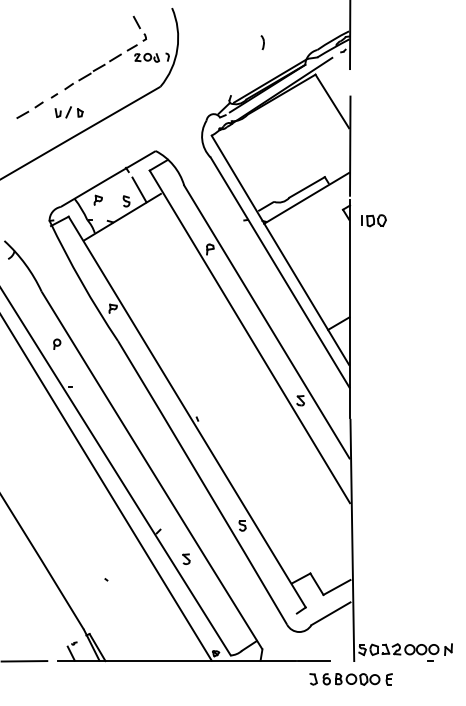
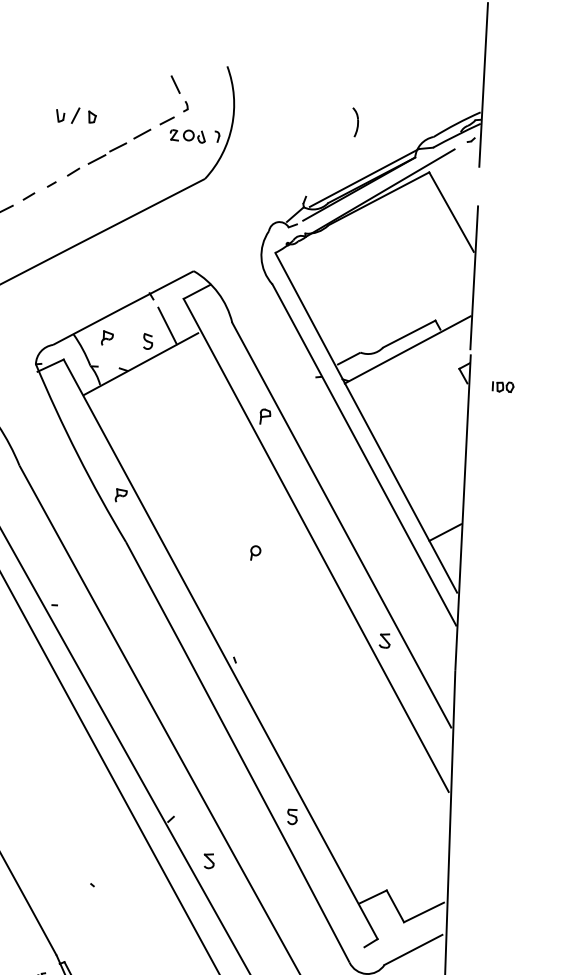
part: (262, 42) -> (355, 122), size x1.4
part: (68, 112) -> (75, 115), moved
part: (373, 220) -> (502, 386), size x0.6
part: (57, 343) -> (256, 552), moved

